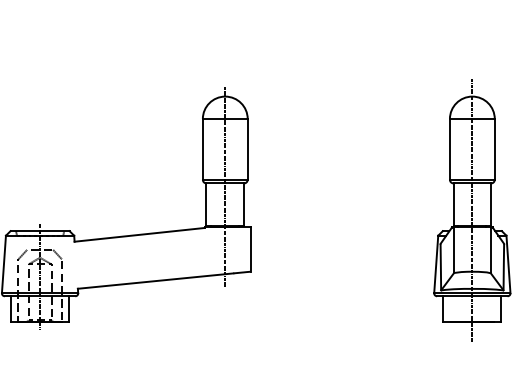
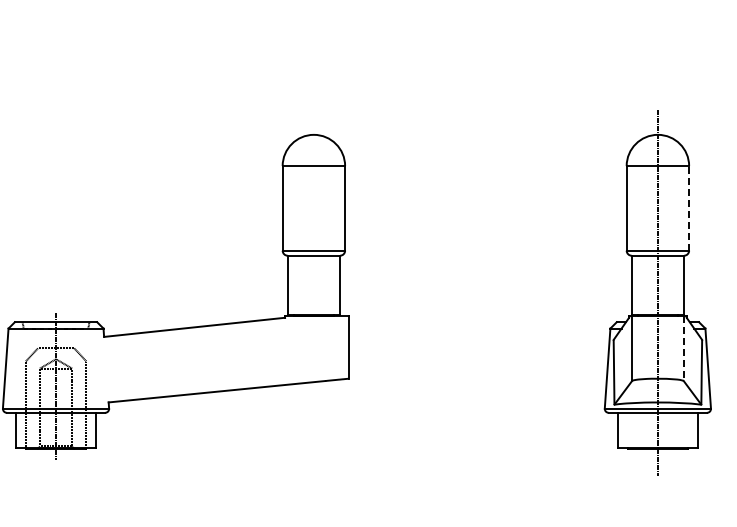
line: (495, 148) -> (689, 207), solid -> dashed
line: (224, 186) -> (313, 259), removed
line: (490, 250) -> (683, 349), solid -> dashed

